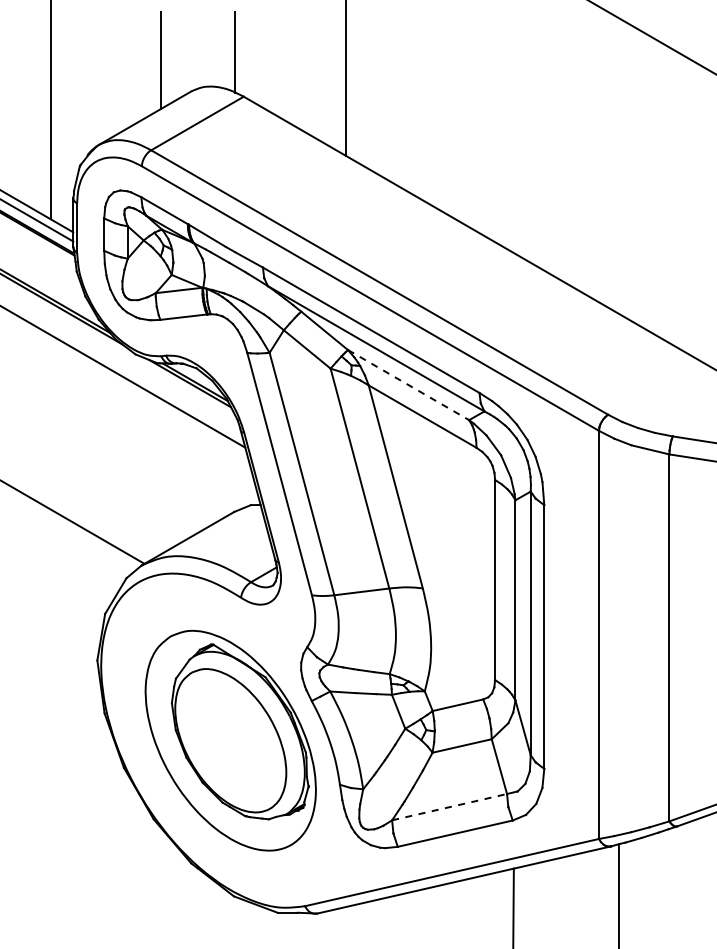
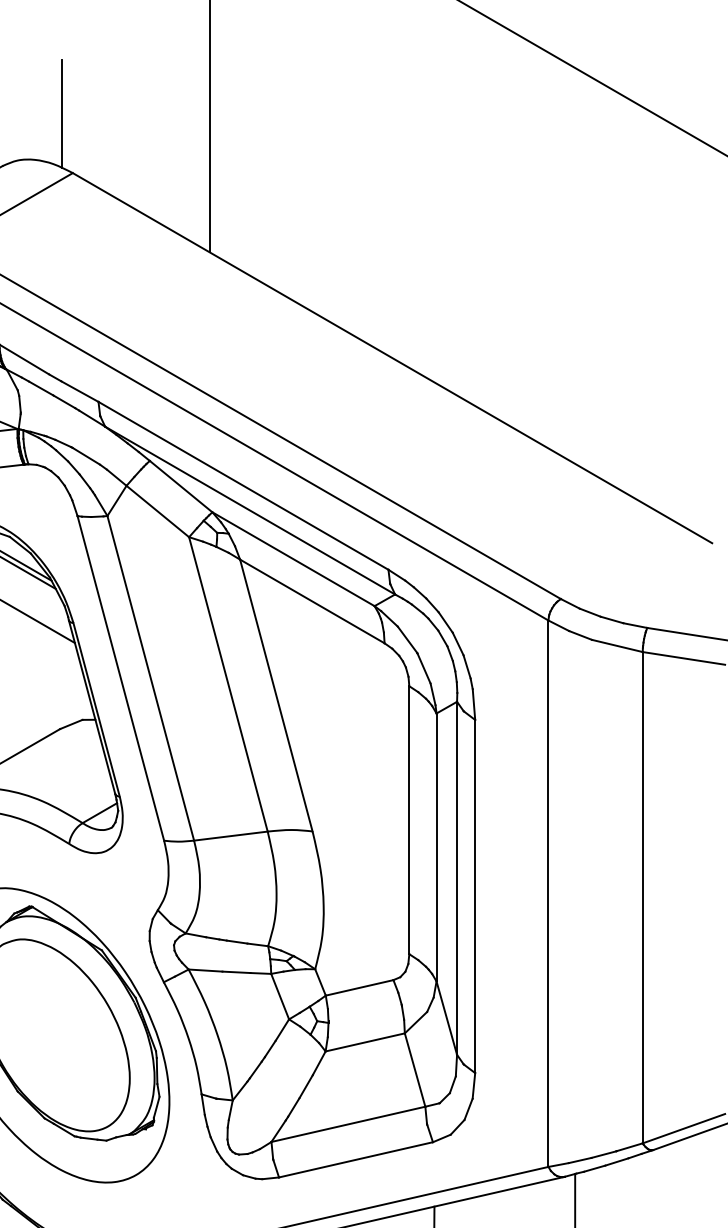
line: (408, 385) -> (293, 559), dashed -> solid
line: (449, 807) -> (348, 1124), dashed -> solid

